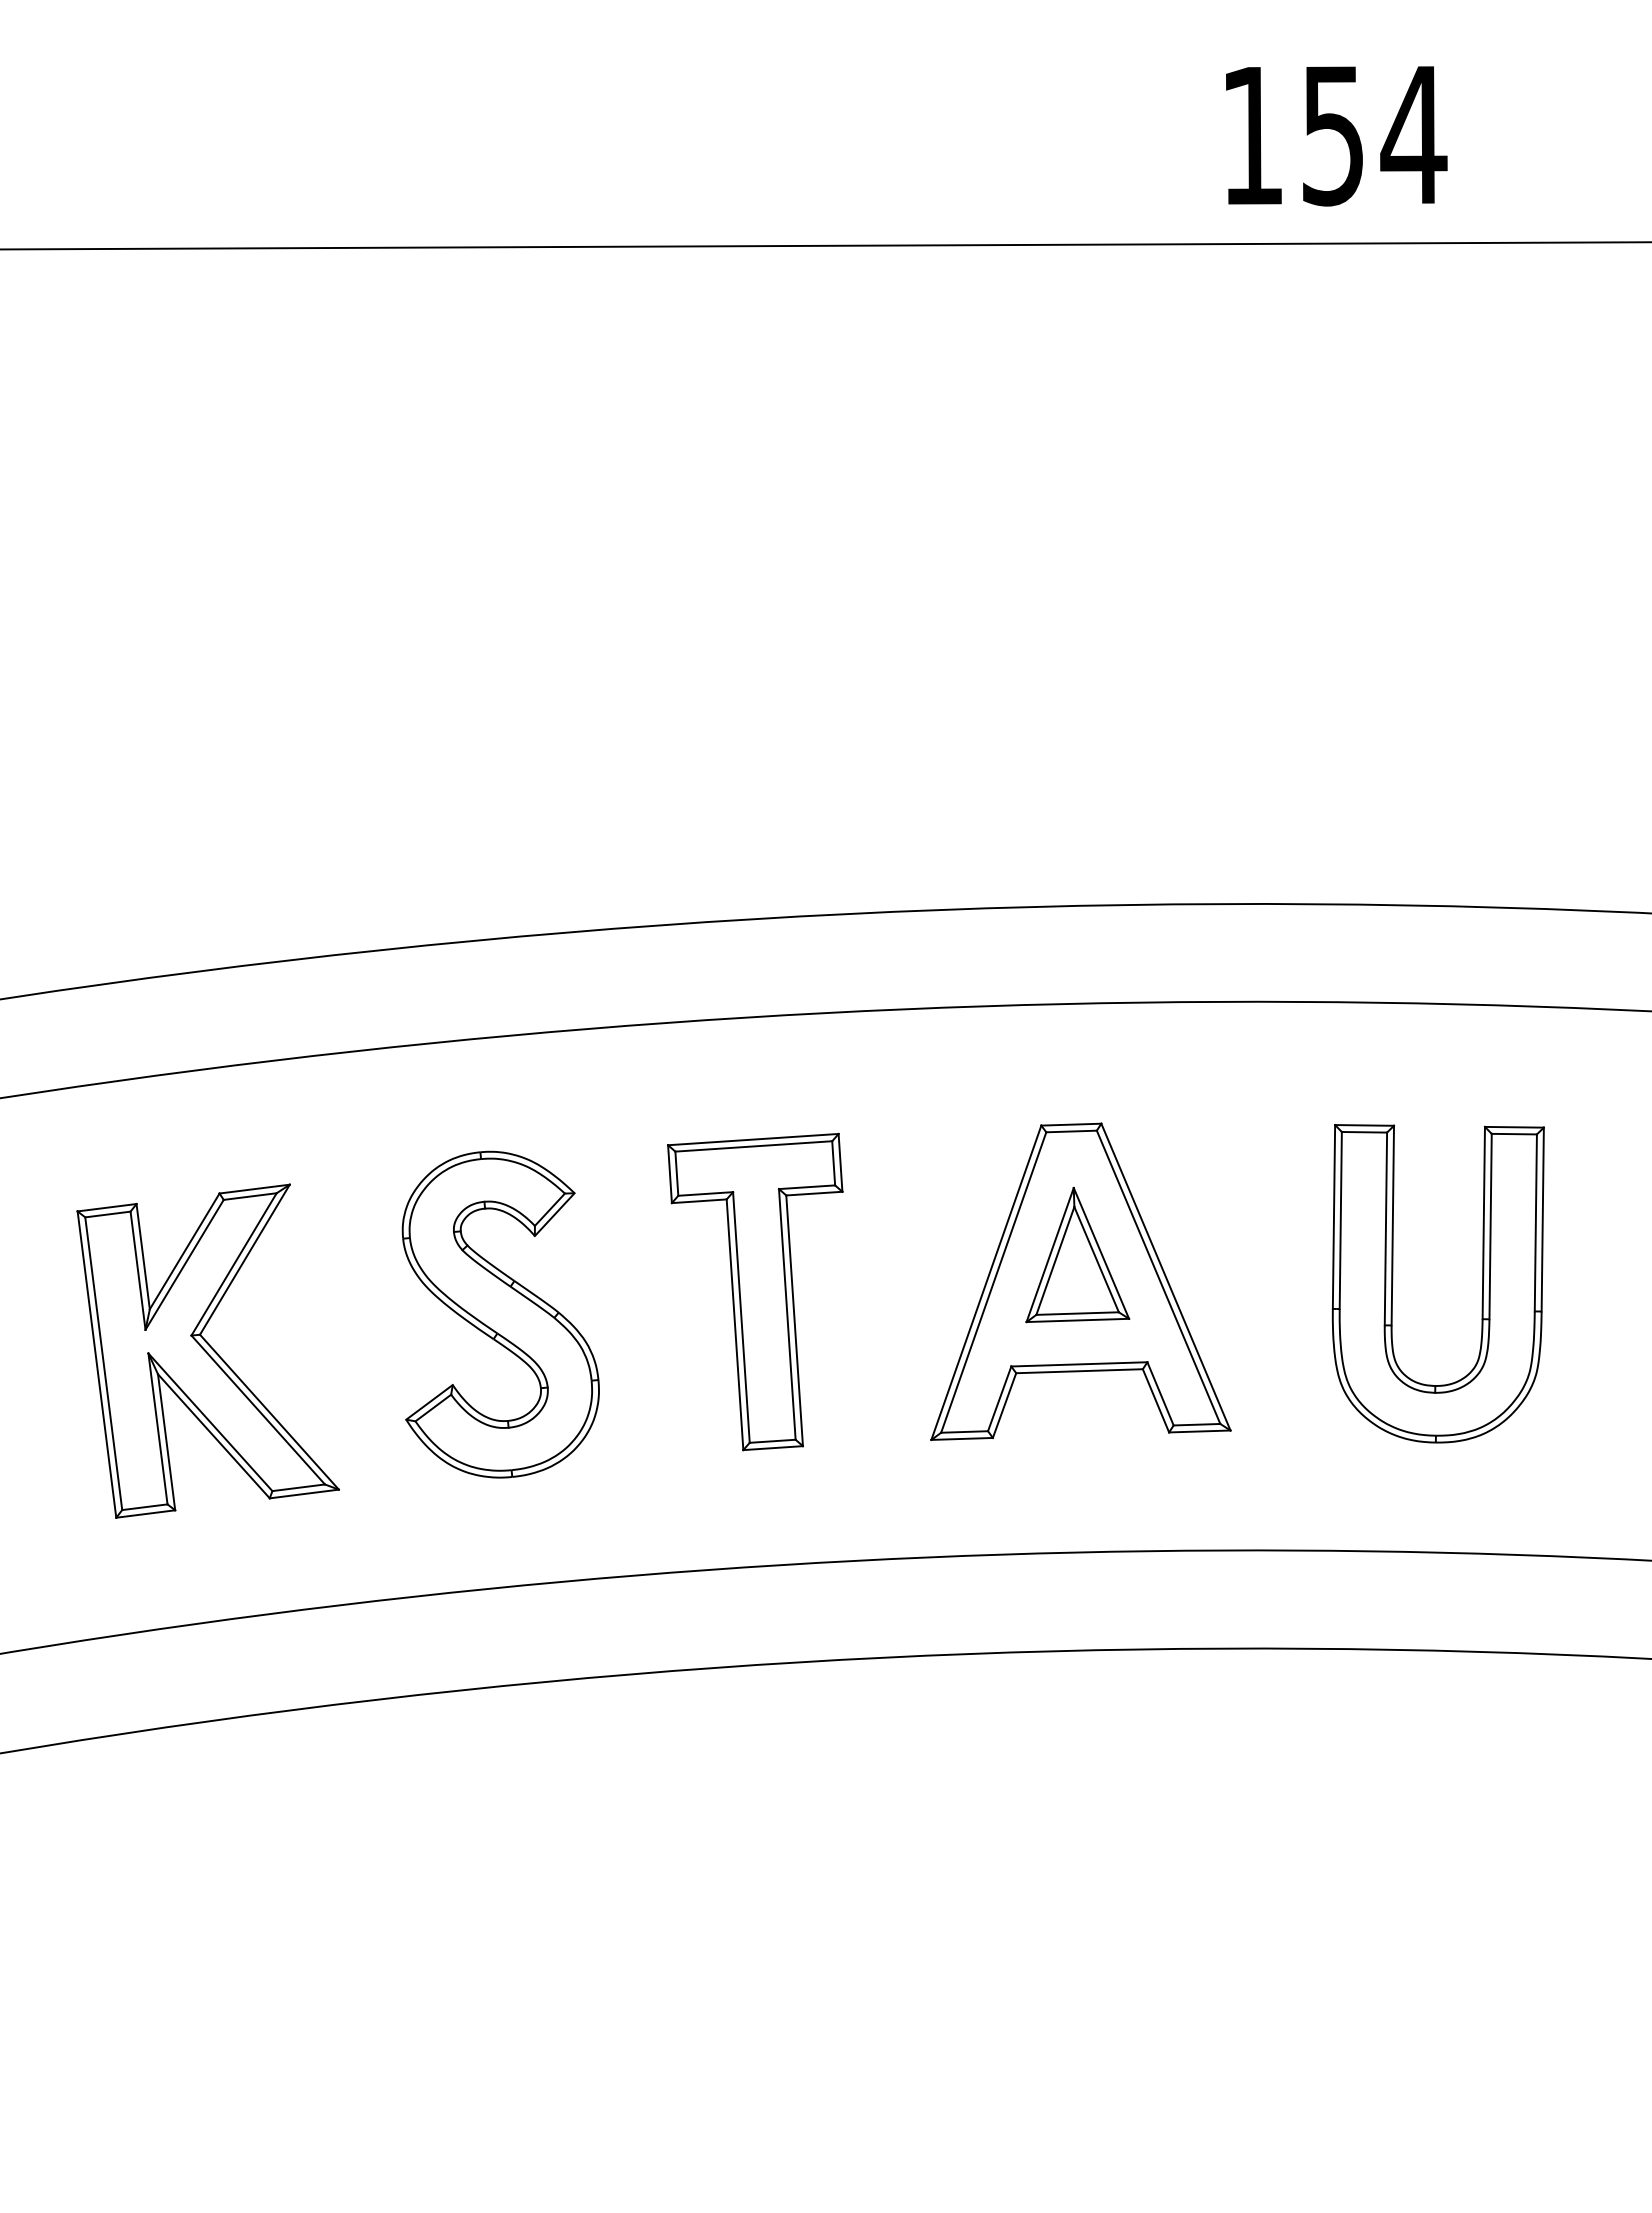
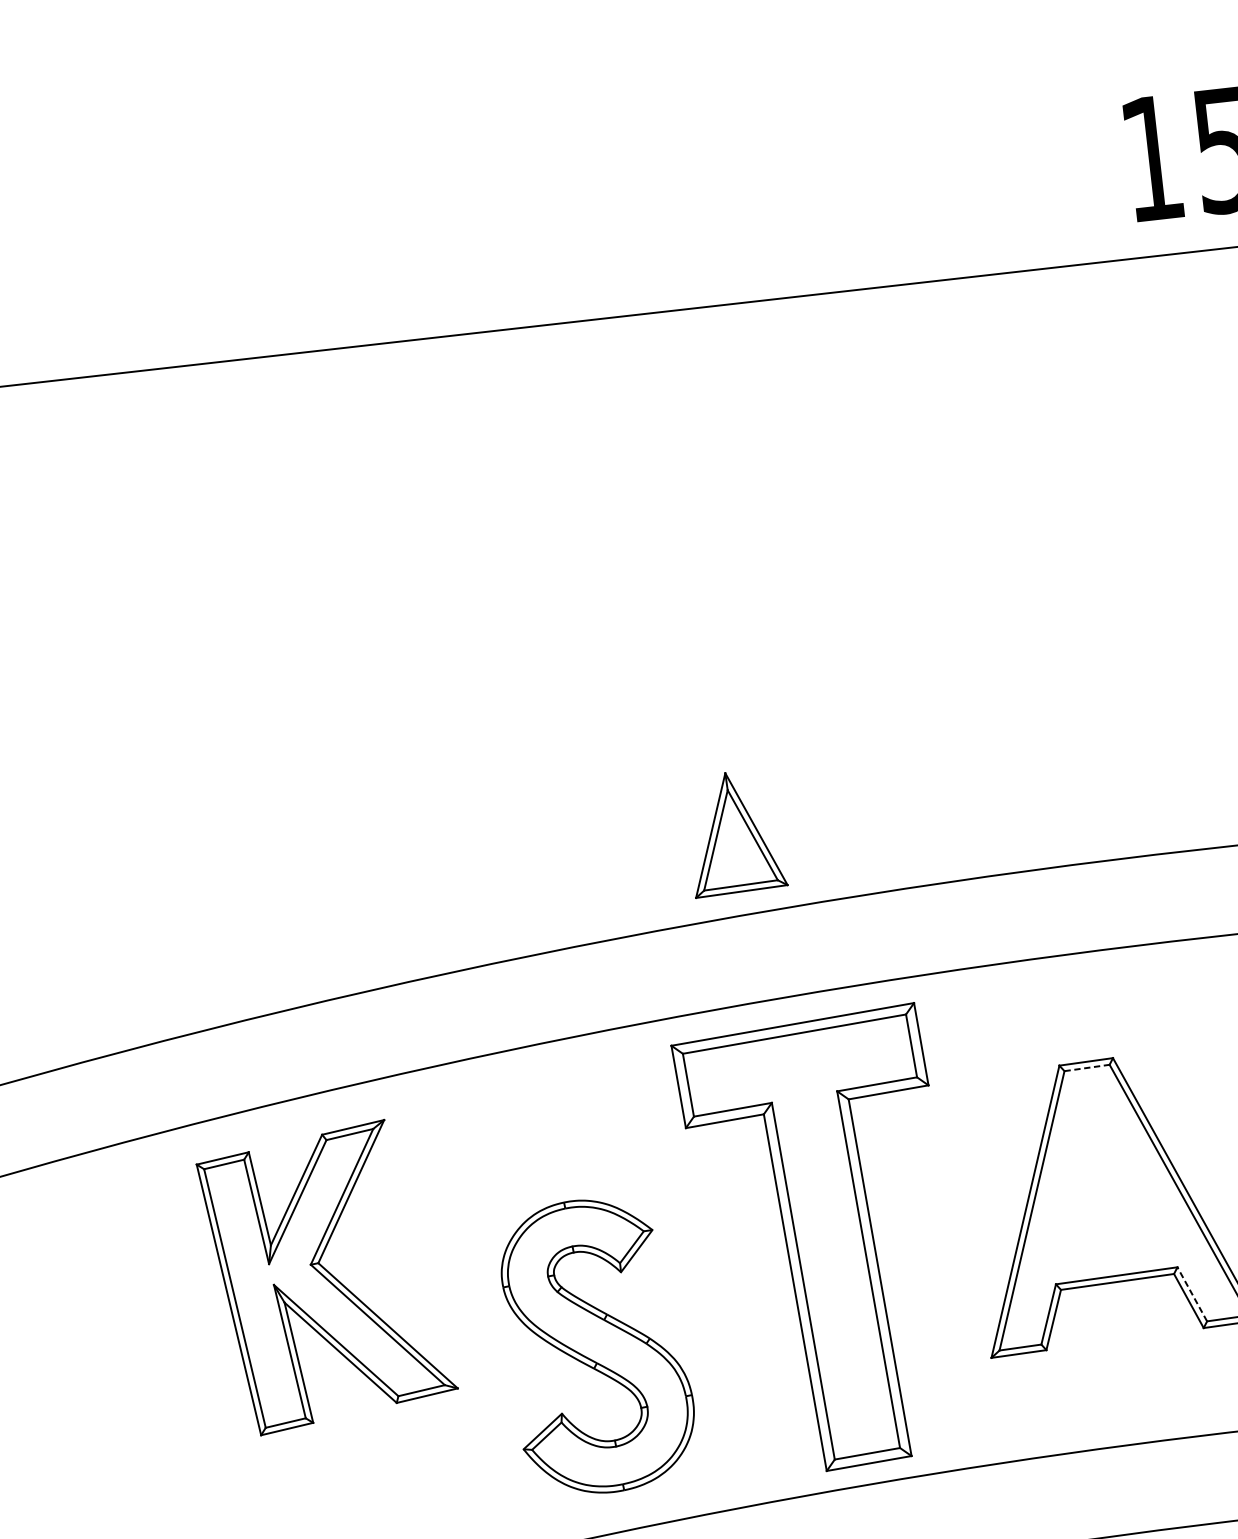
line: (1072, 1131) -> (1087, 1067), solid -> dashed
part: (1077, 1255) -> (735, 833), moved
part: (755, 1291) -> (819, 1242), size x1.6
part: (500, 1314) -> (597, 1345), moved
part: (207, 1350) -> (326, 1276), moved
line: (1160, 1393) -> (1192, 1294), solid -> dashed

